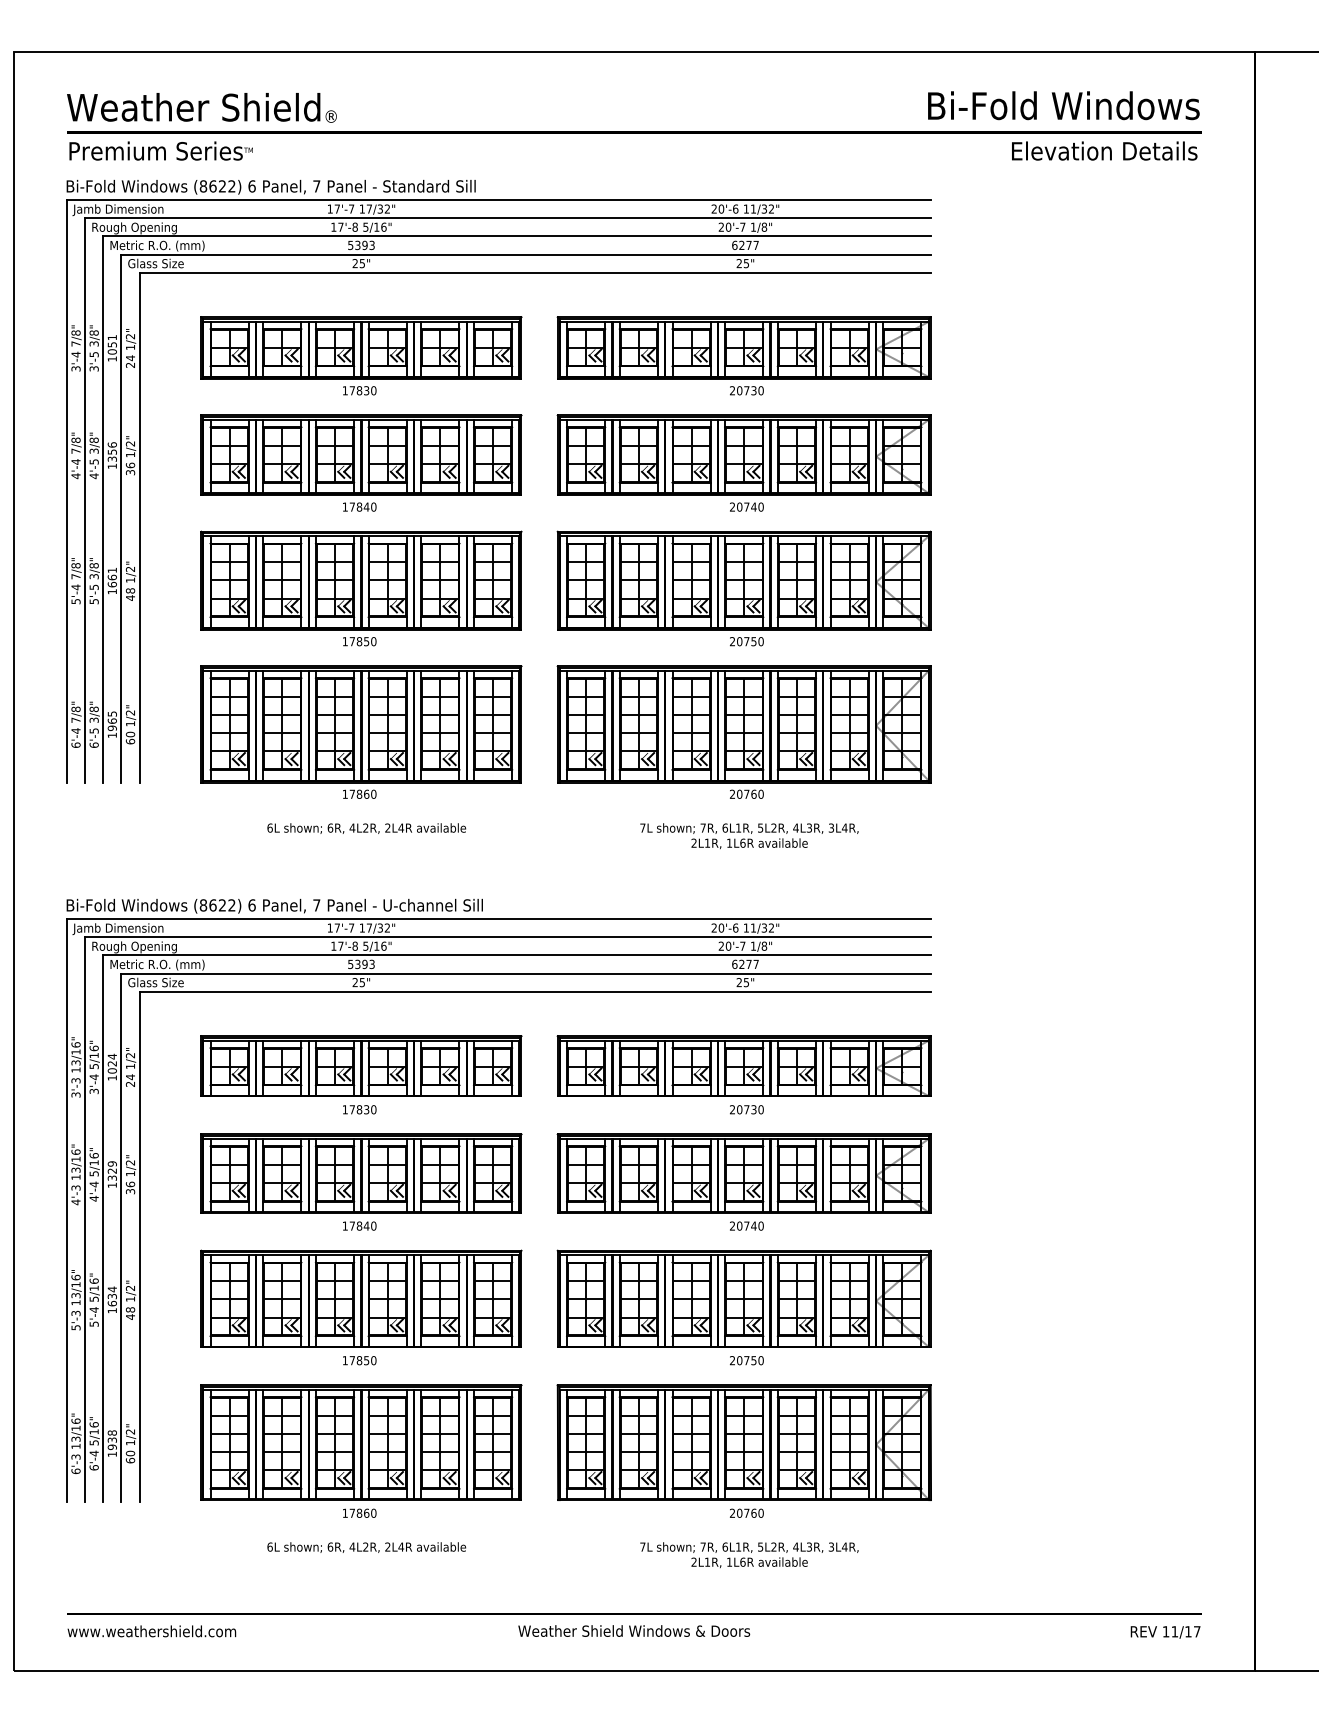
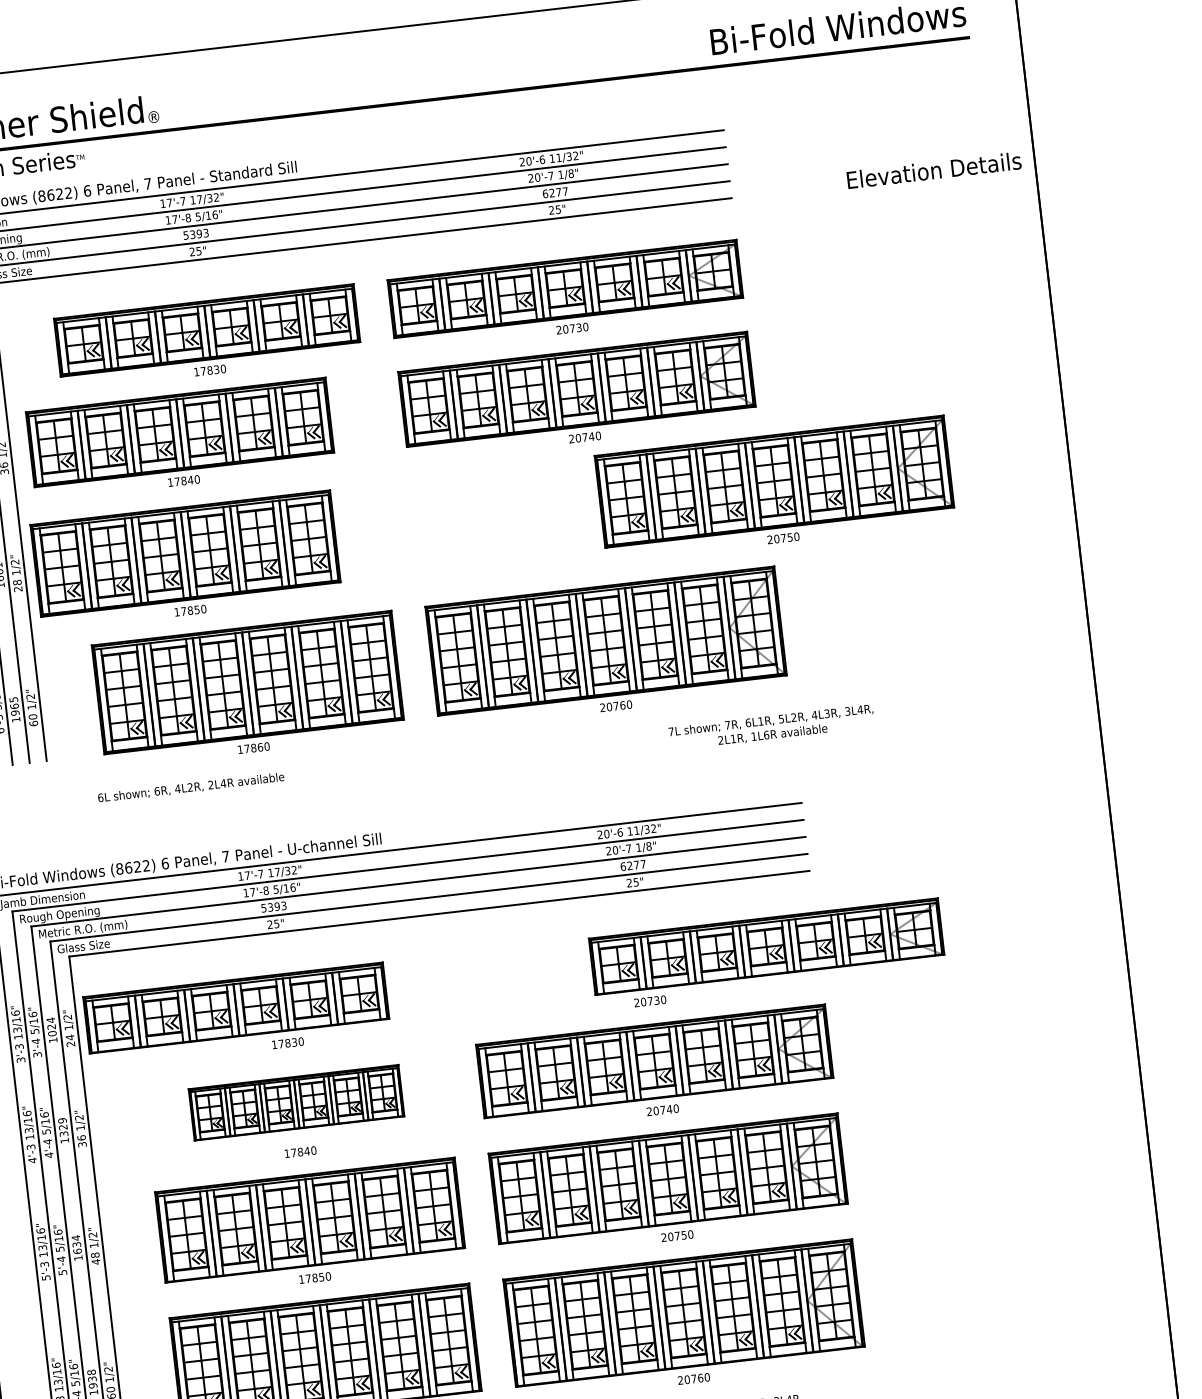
text: (1104, 150) -> (933, 169), moved
part: (361, 462) -> (180, 439), moved
part: (361, 588) -> (186, 560), moved
part: (743, 588) -> (774, 488), moved
text: (129, 597) -> (17, 588), 48 -> 28
text: (366, 828) -> (190, 787), moved
text: (749, 836) -> (771, 728), moved
part: (361, 1065) -> (236, 1007), moved
part: (743, 1065) -> (765, 945), moved
part: (361, 1173) -> (296, 1102), size x0.7

